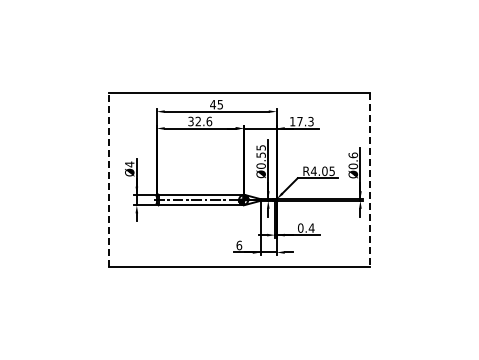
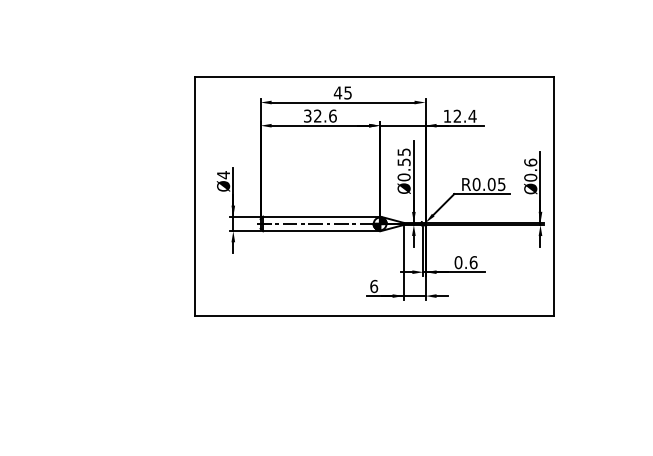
text: (305, 121) -> (465, 116), 17.3 -> 12.4
text: (313, 170) -> (476, 183), R4.05 -> R0.05
line: (108, 180) -> (194, 197), dashed -> solid
line: (370, 180) -> (554, 197), dashed -> solid
text: (311, 227) -> (473, 261), 0.4 -> 0.6

